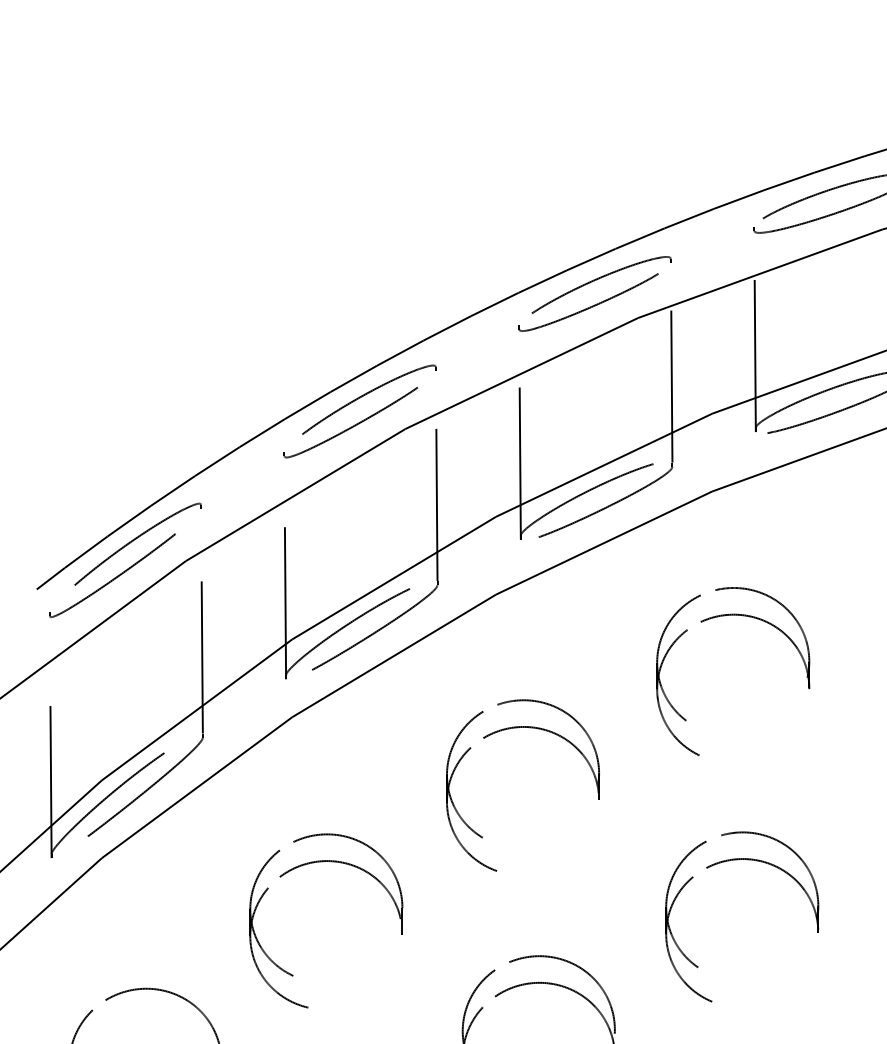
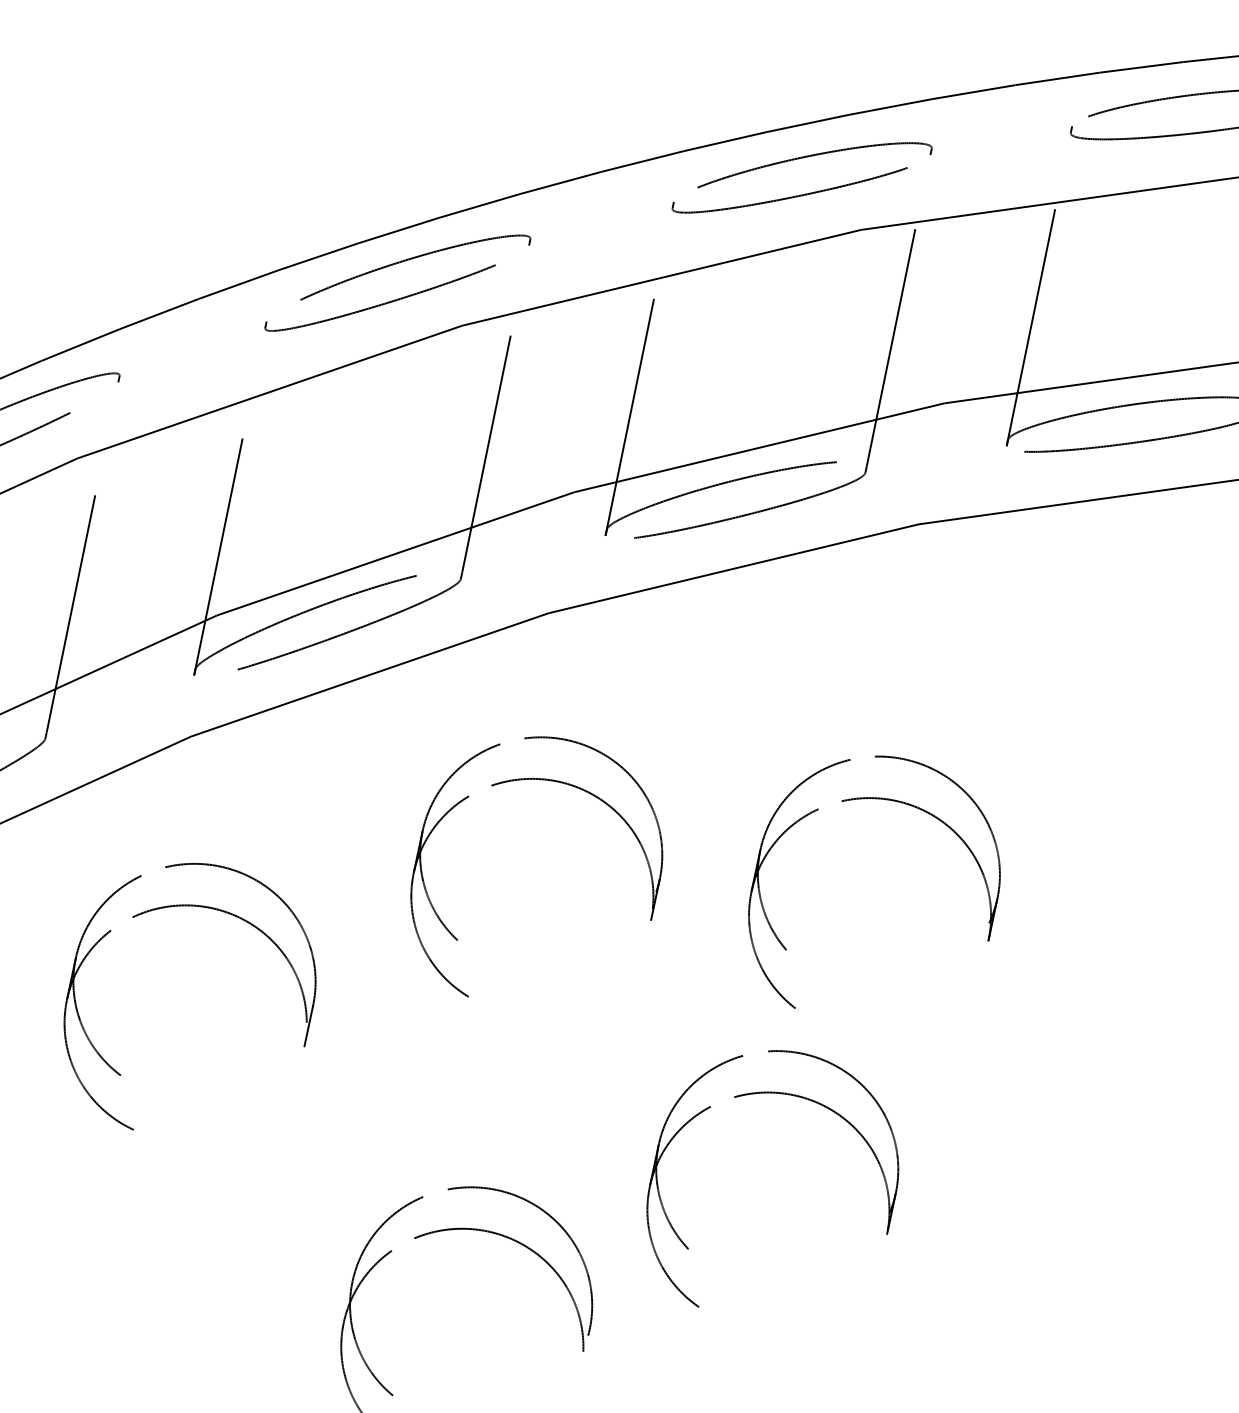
part: (724, 616) -> (880, 800), moved
part: (517, 728) -> (547, 781), moved
part: (738, 860) -> (786, 1096), moved
part: (323, 862) -> (205, 909), moved

